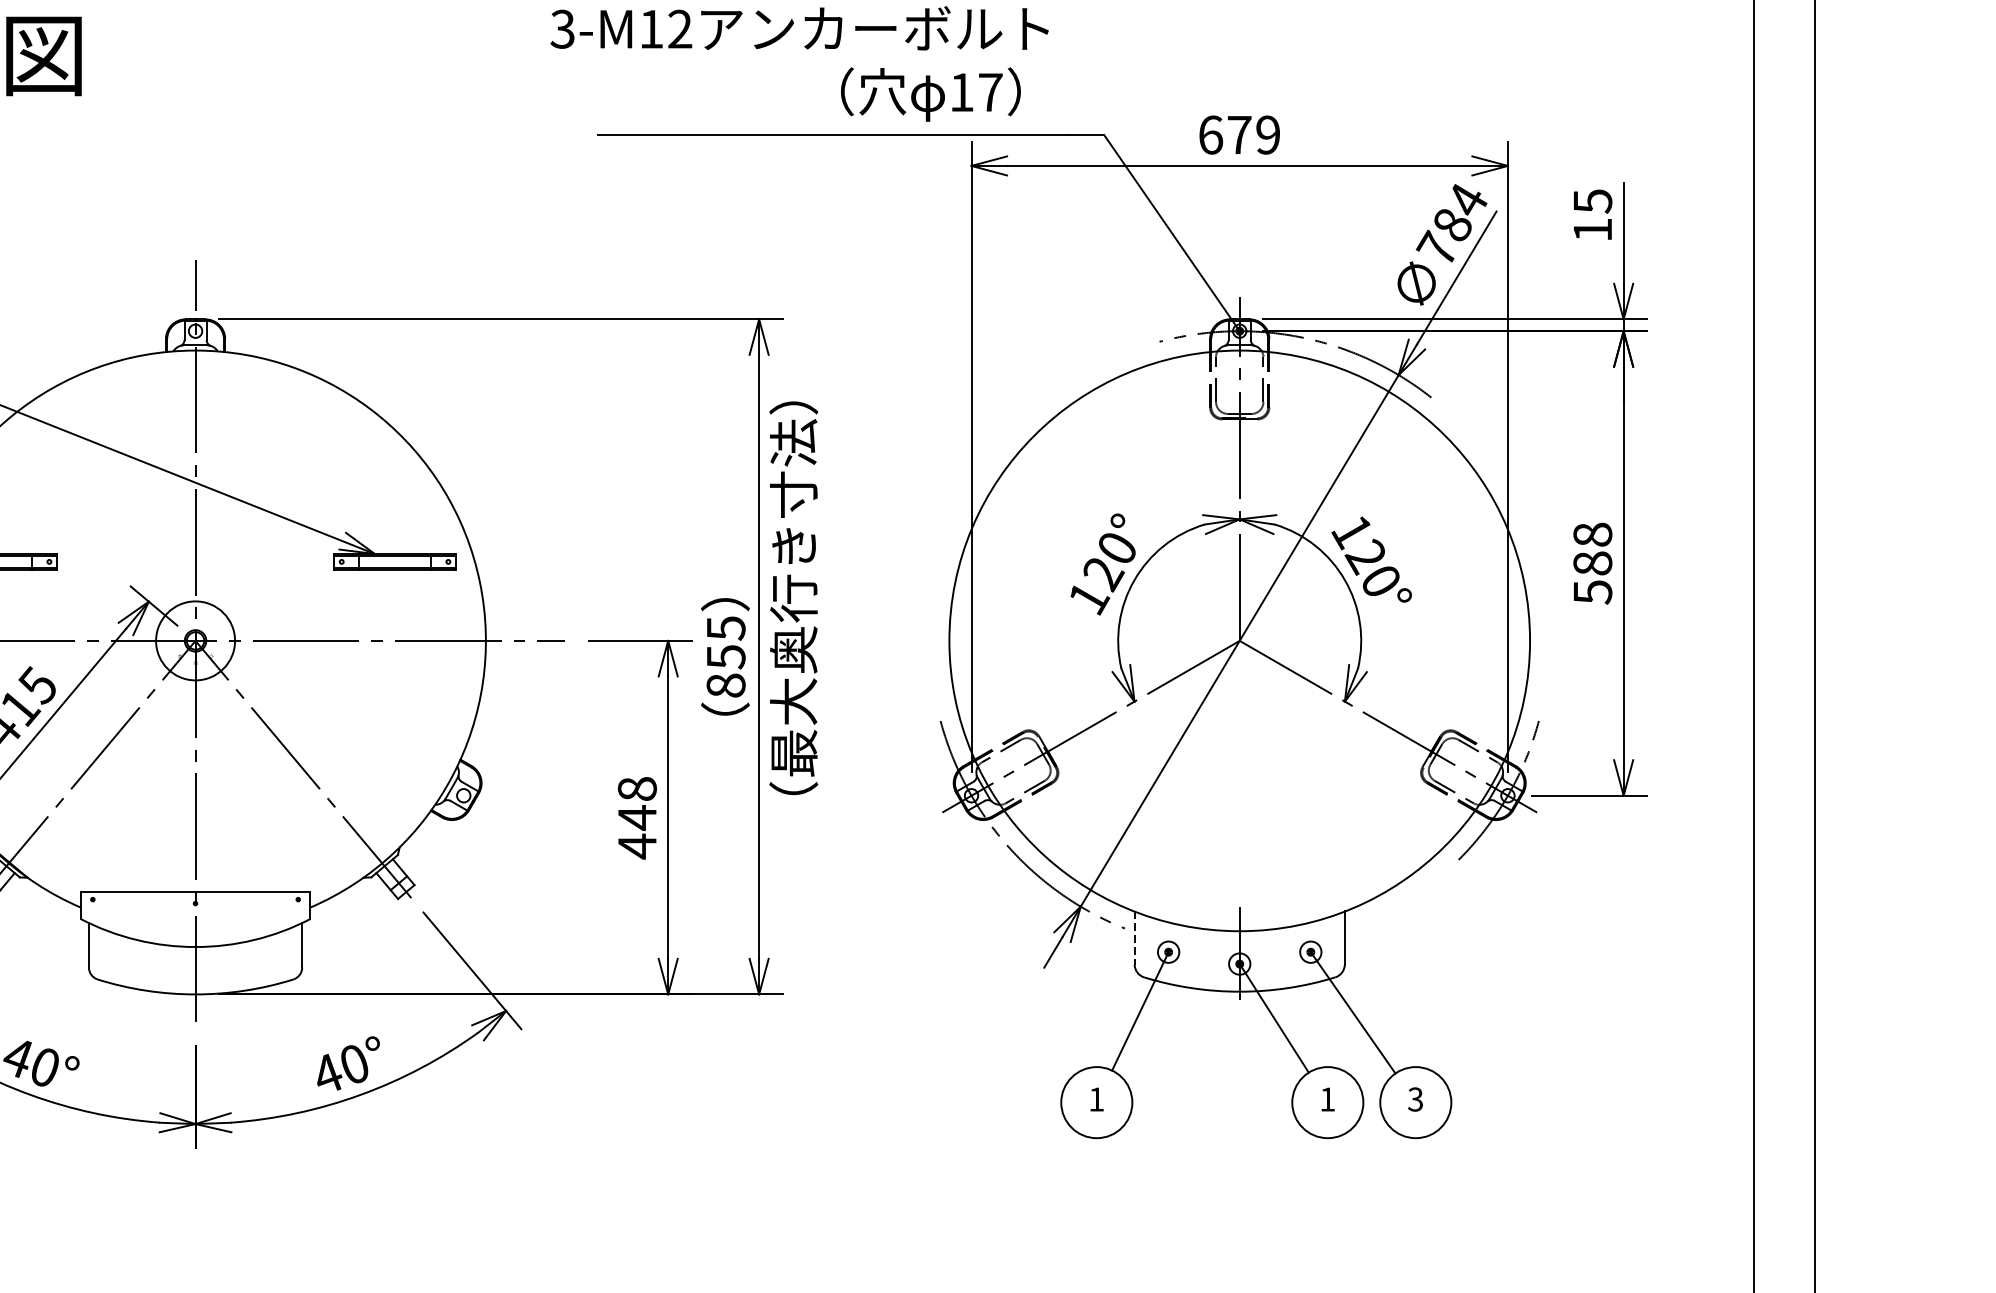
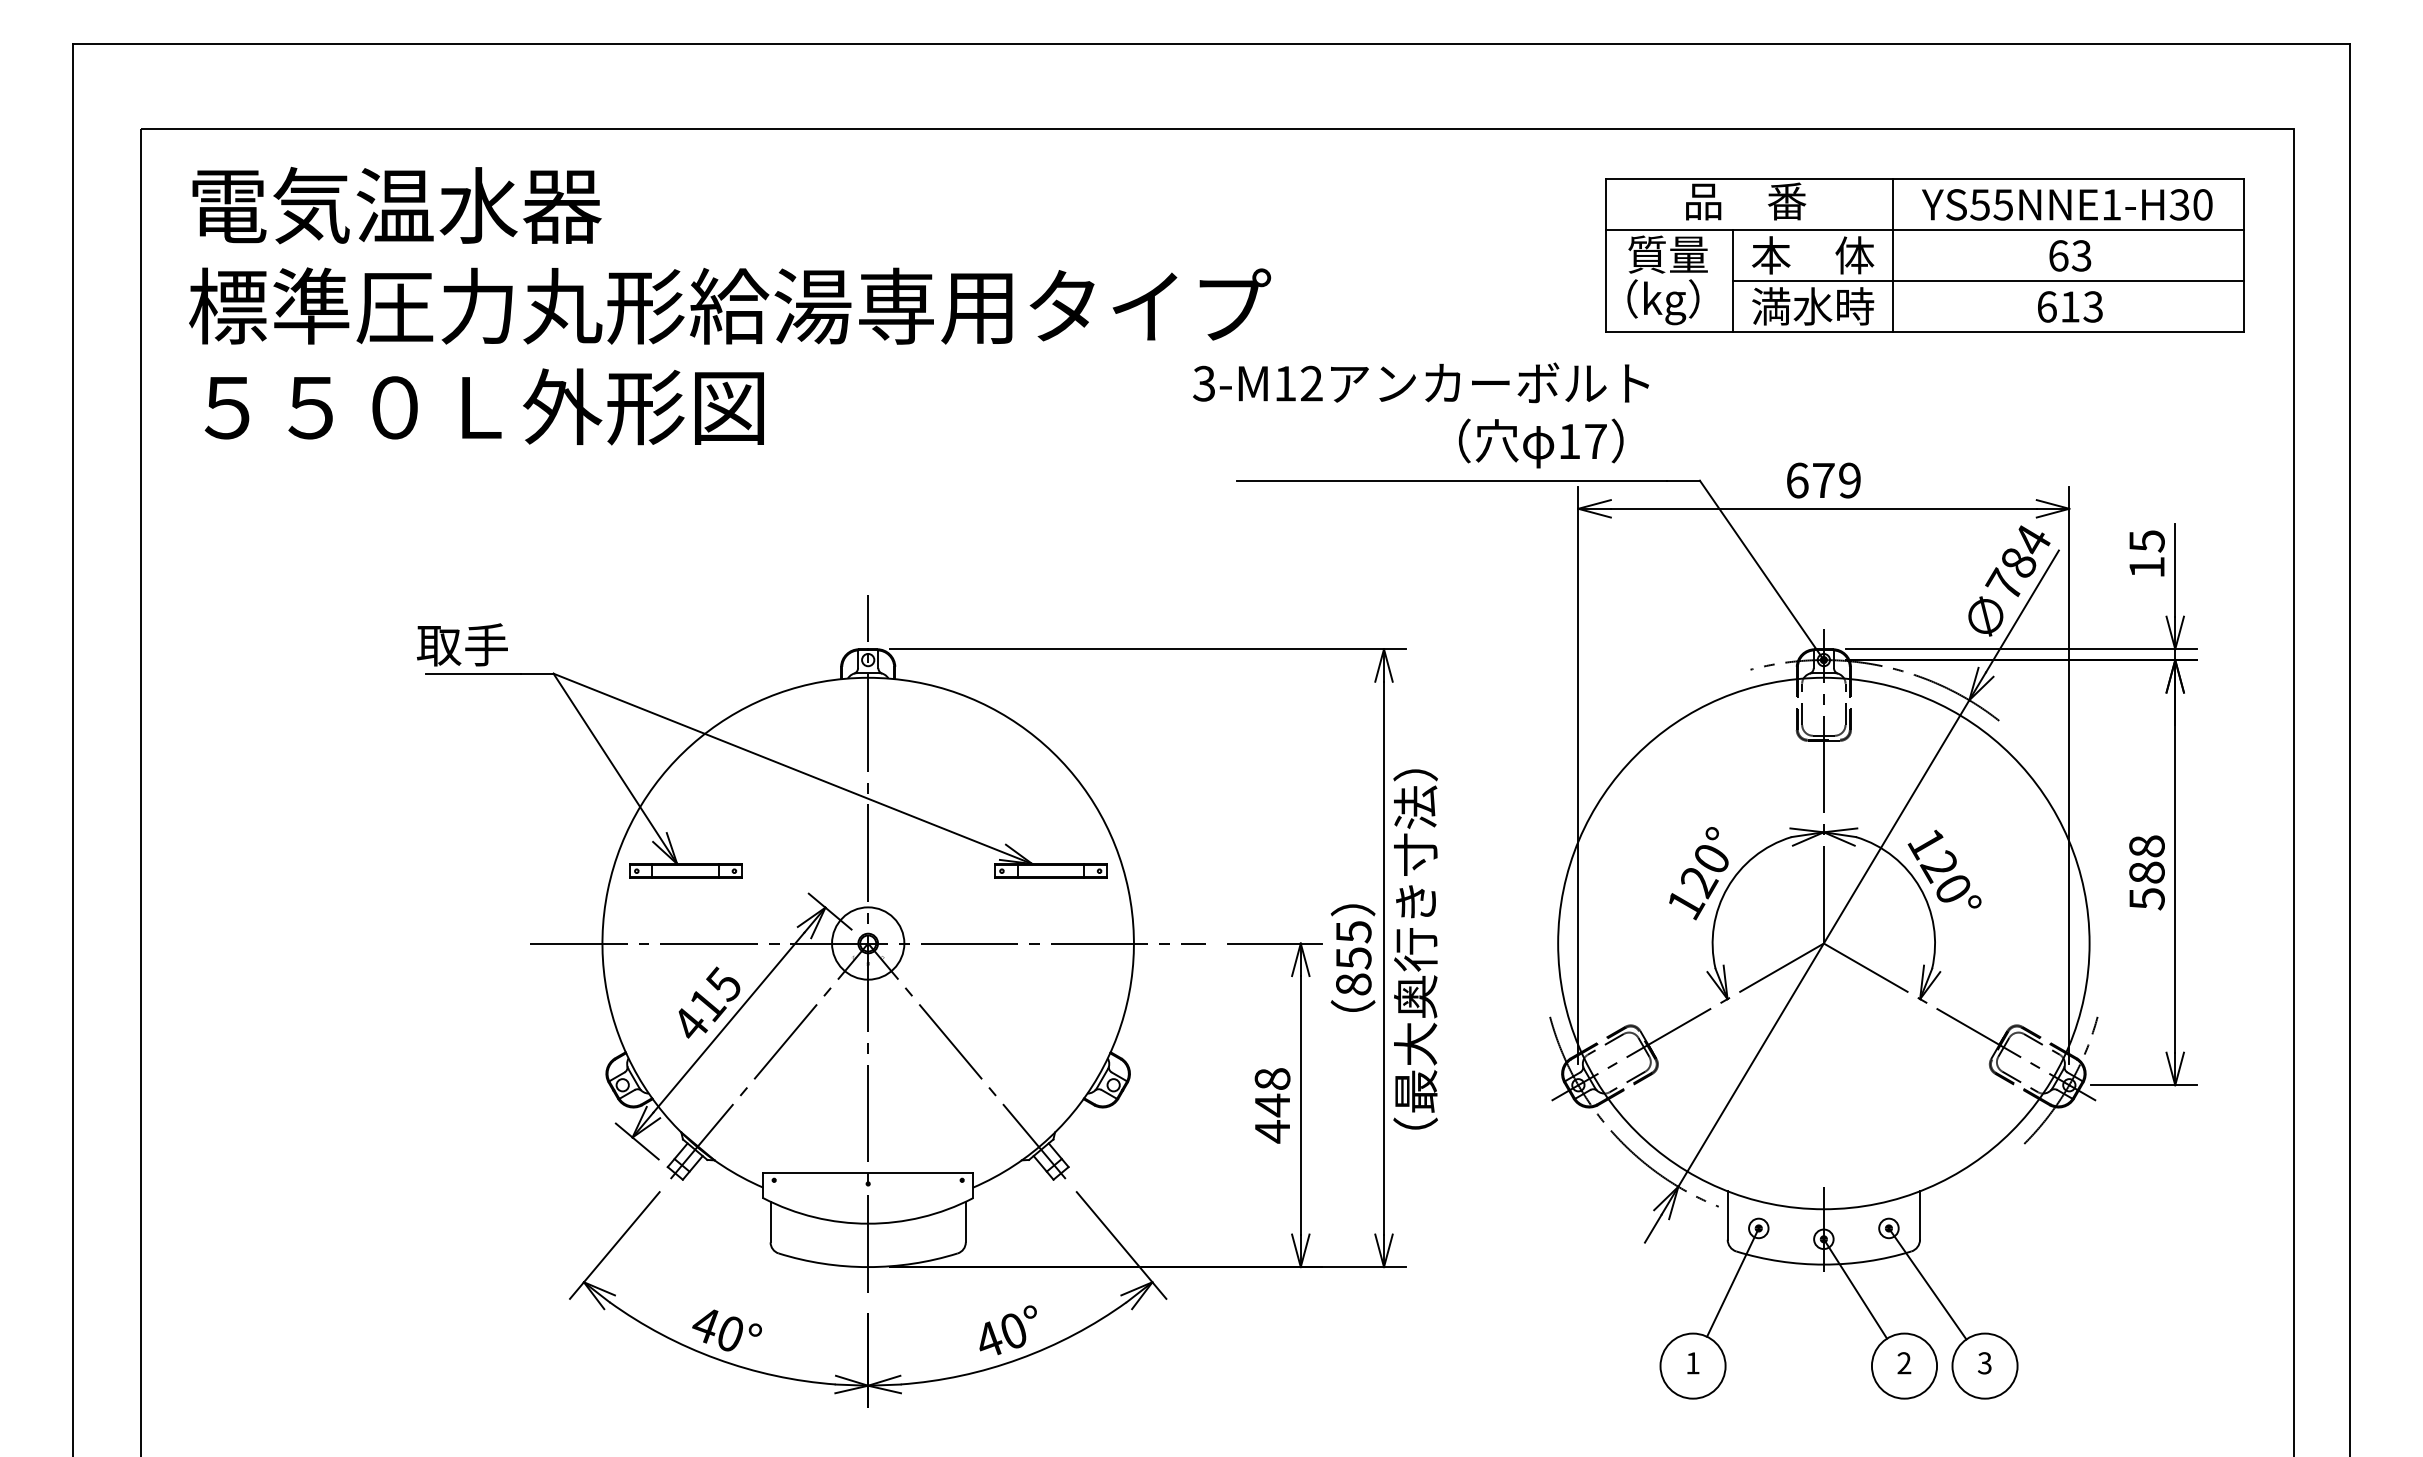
text: (793, 598) -> (1415, 949), moved
line: (1134, 938) -> (1727, 1215), dashed -> solid
text: (1327, 1099) -> (1904, 1363), 1 -> 2

